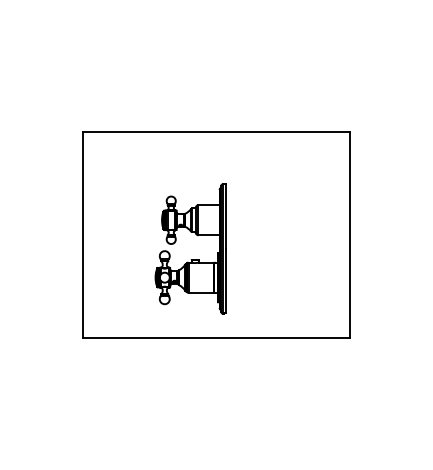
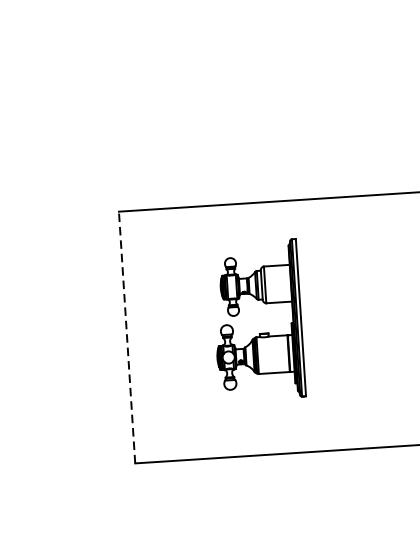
line: (82, 234) -> (126, 336), solid -> dashed
part: (190, 259) -> (258, 333), moved

